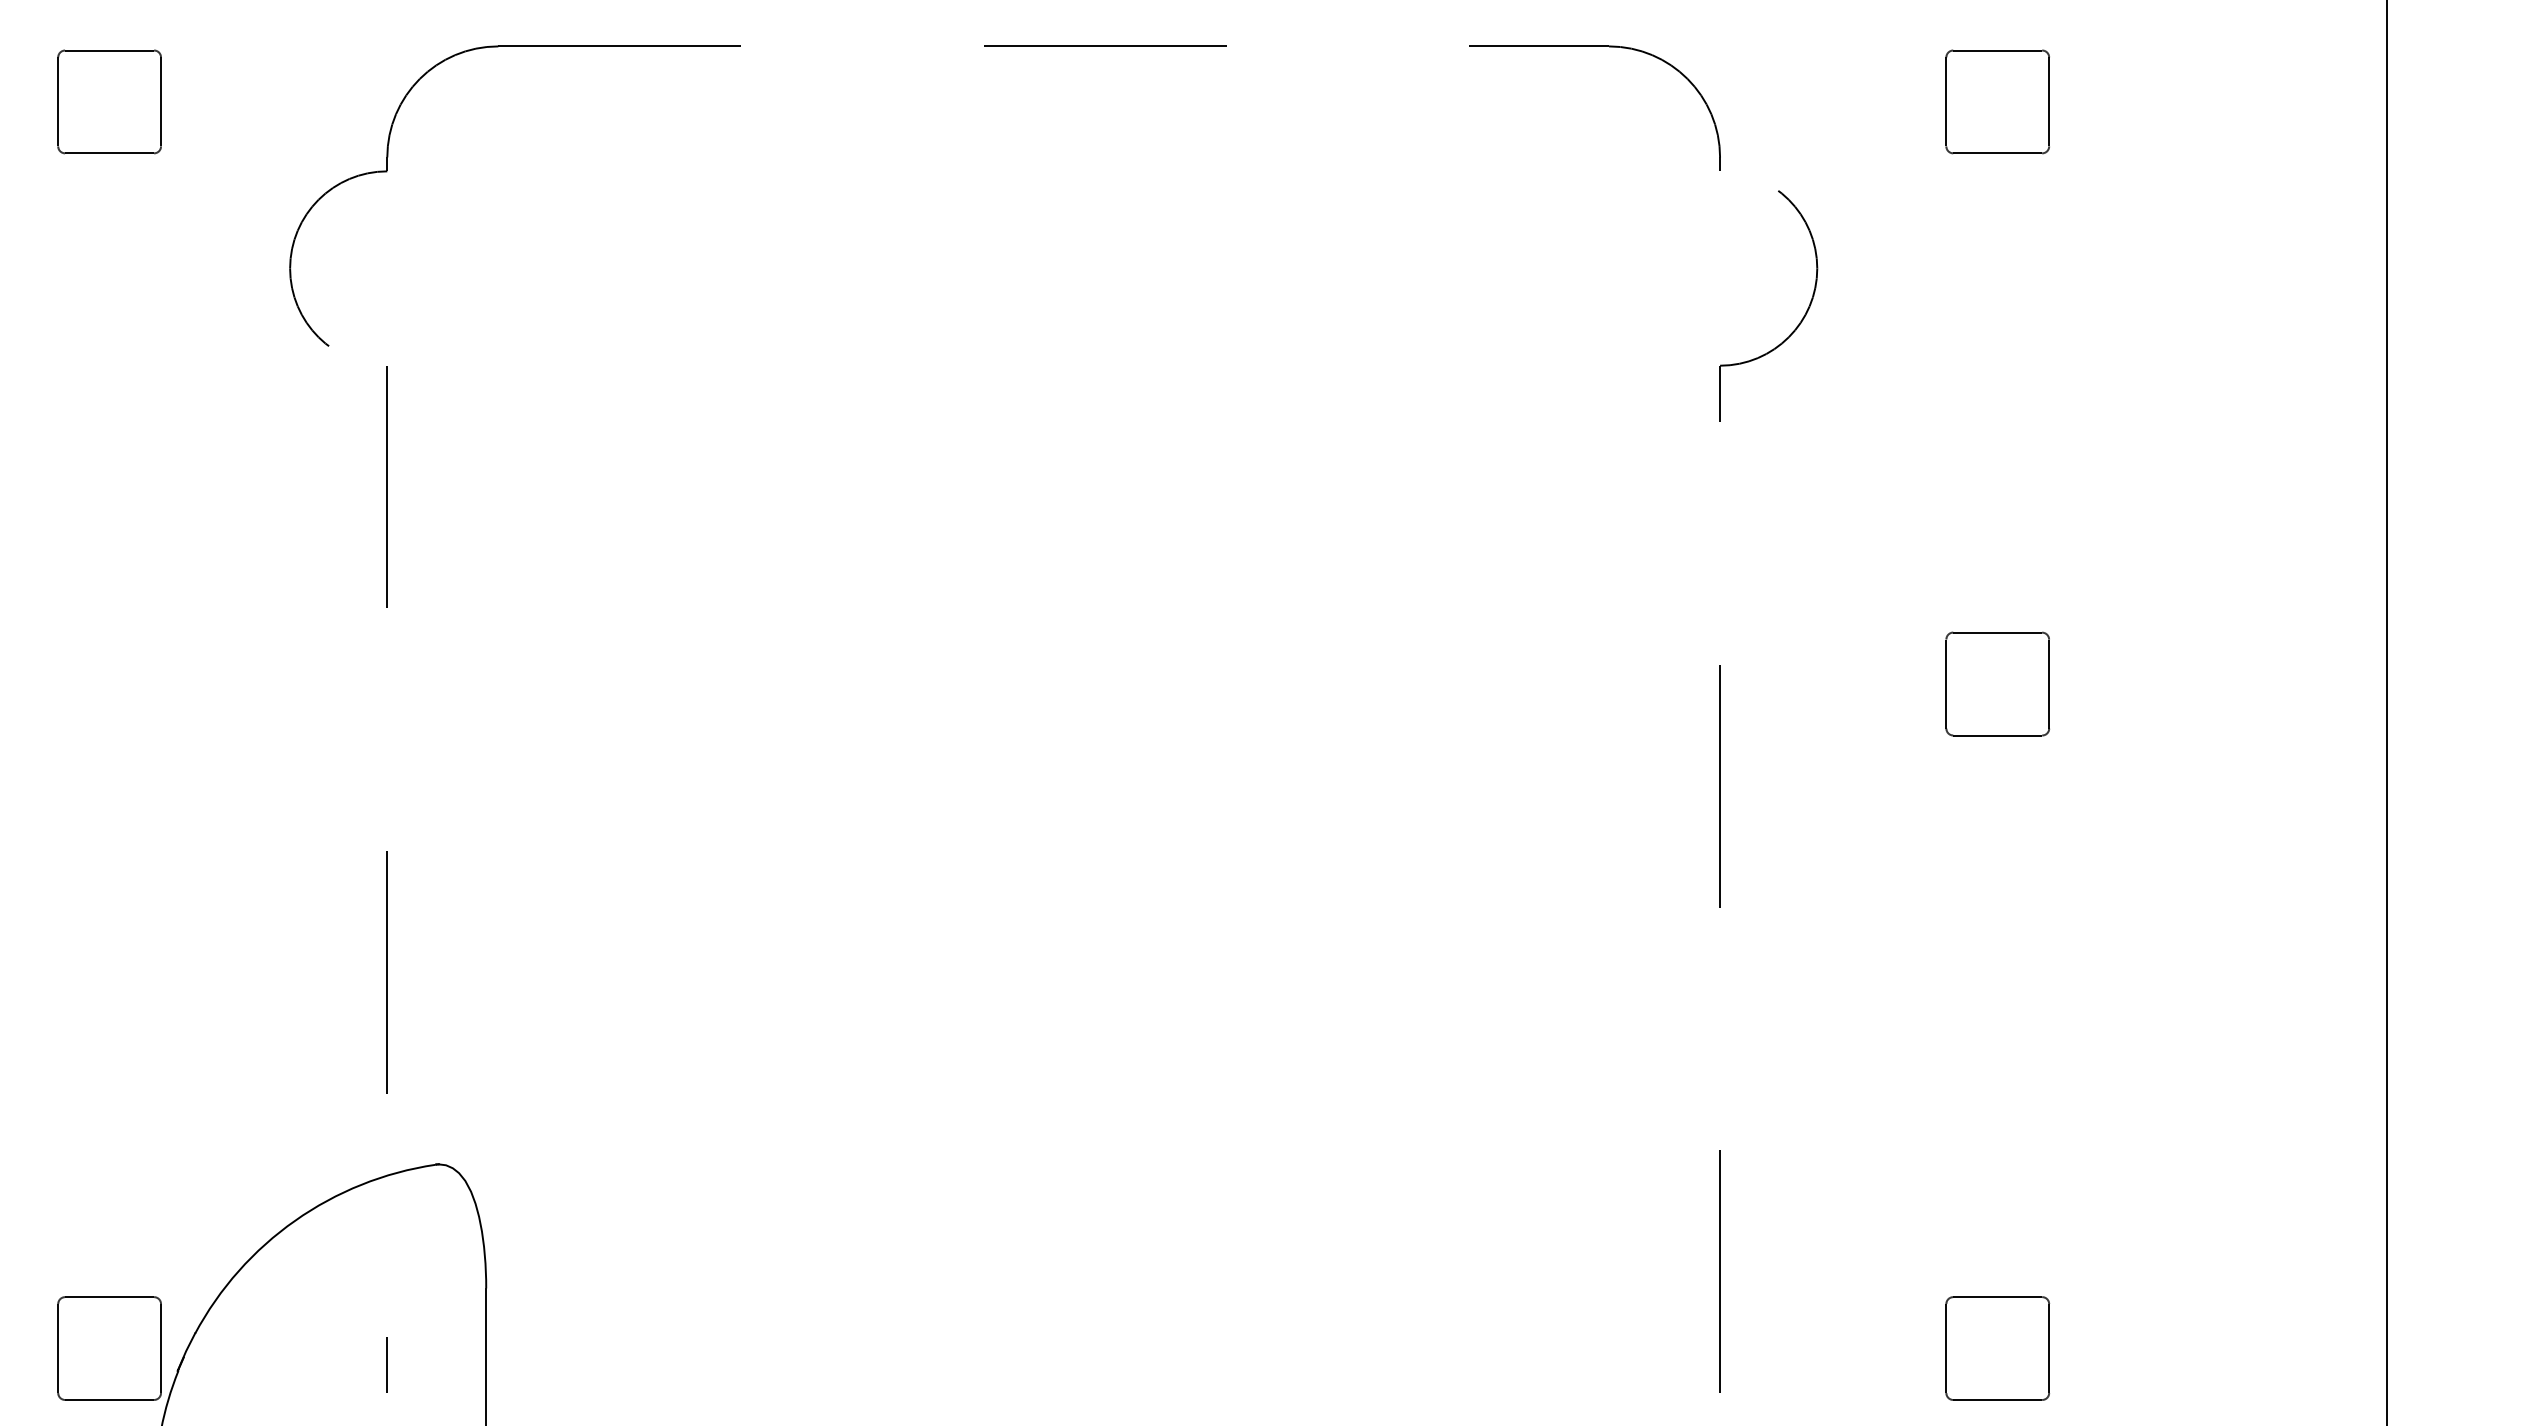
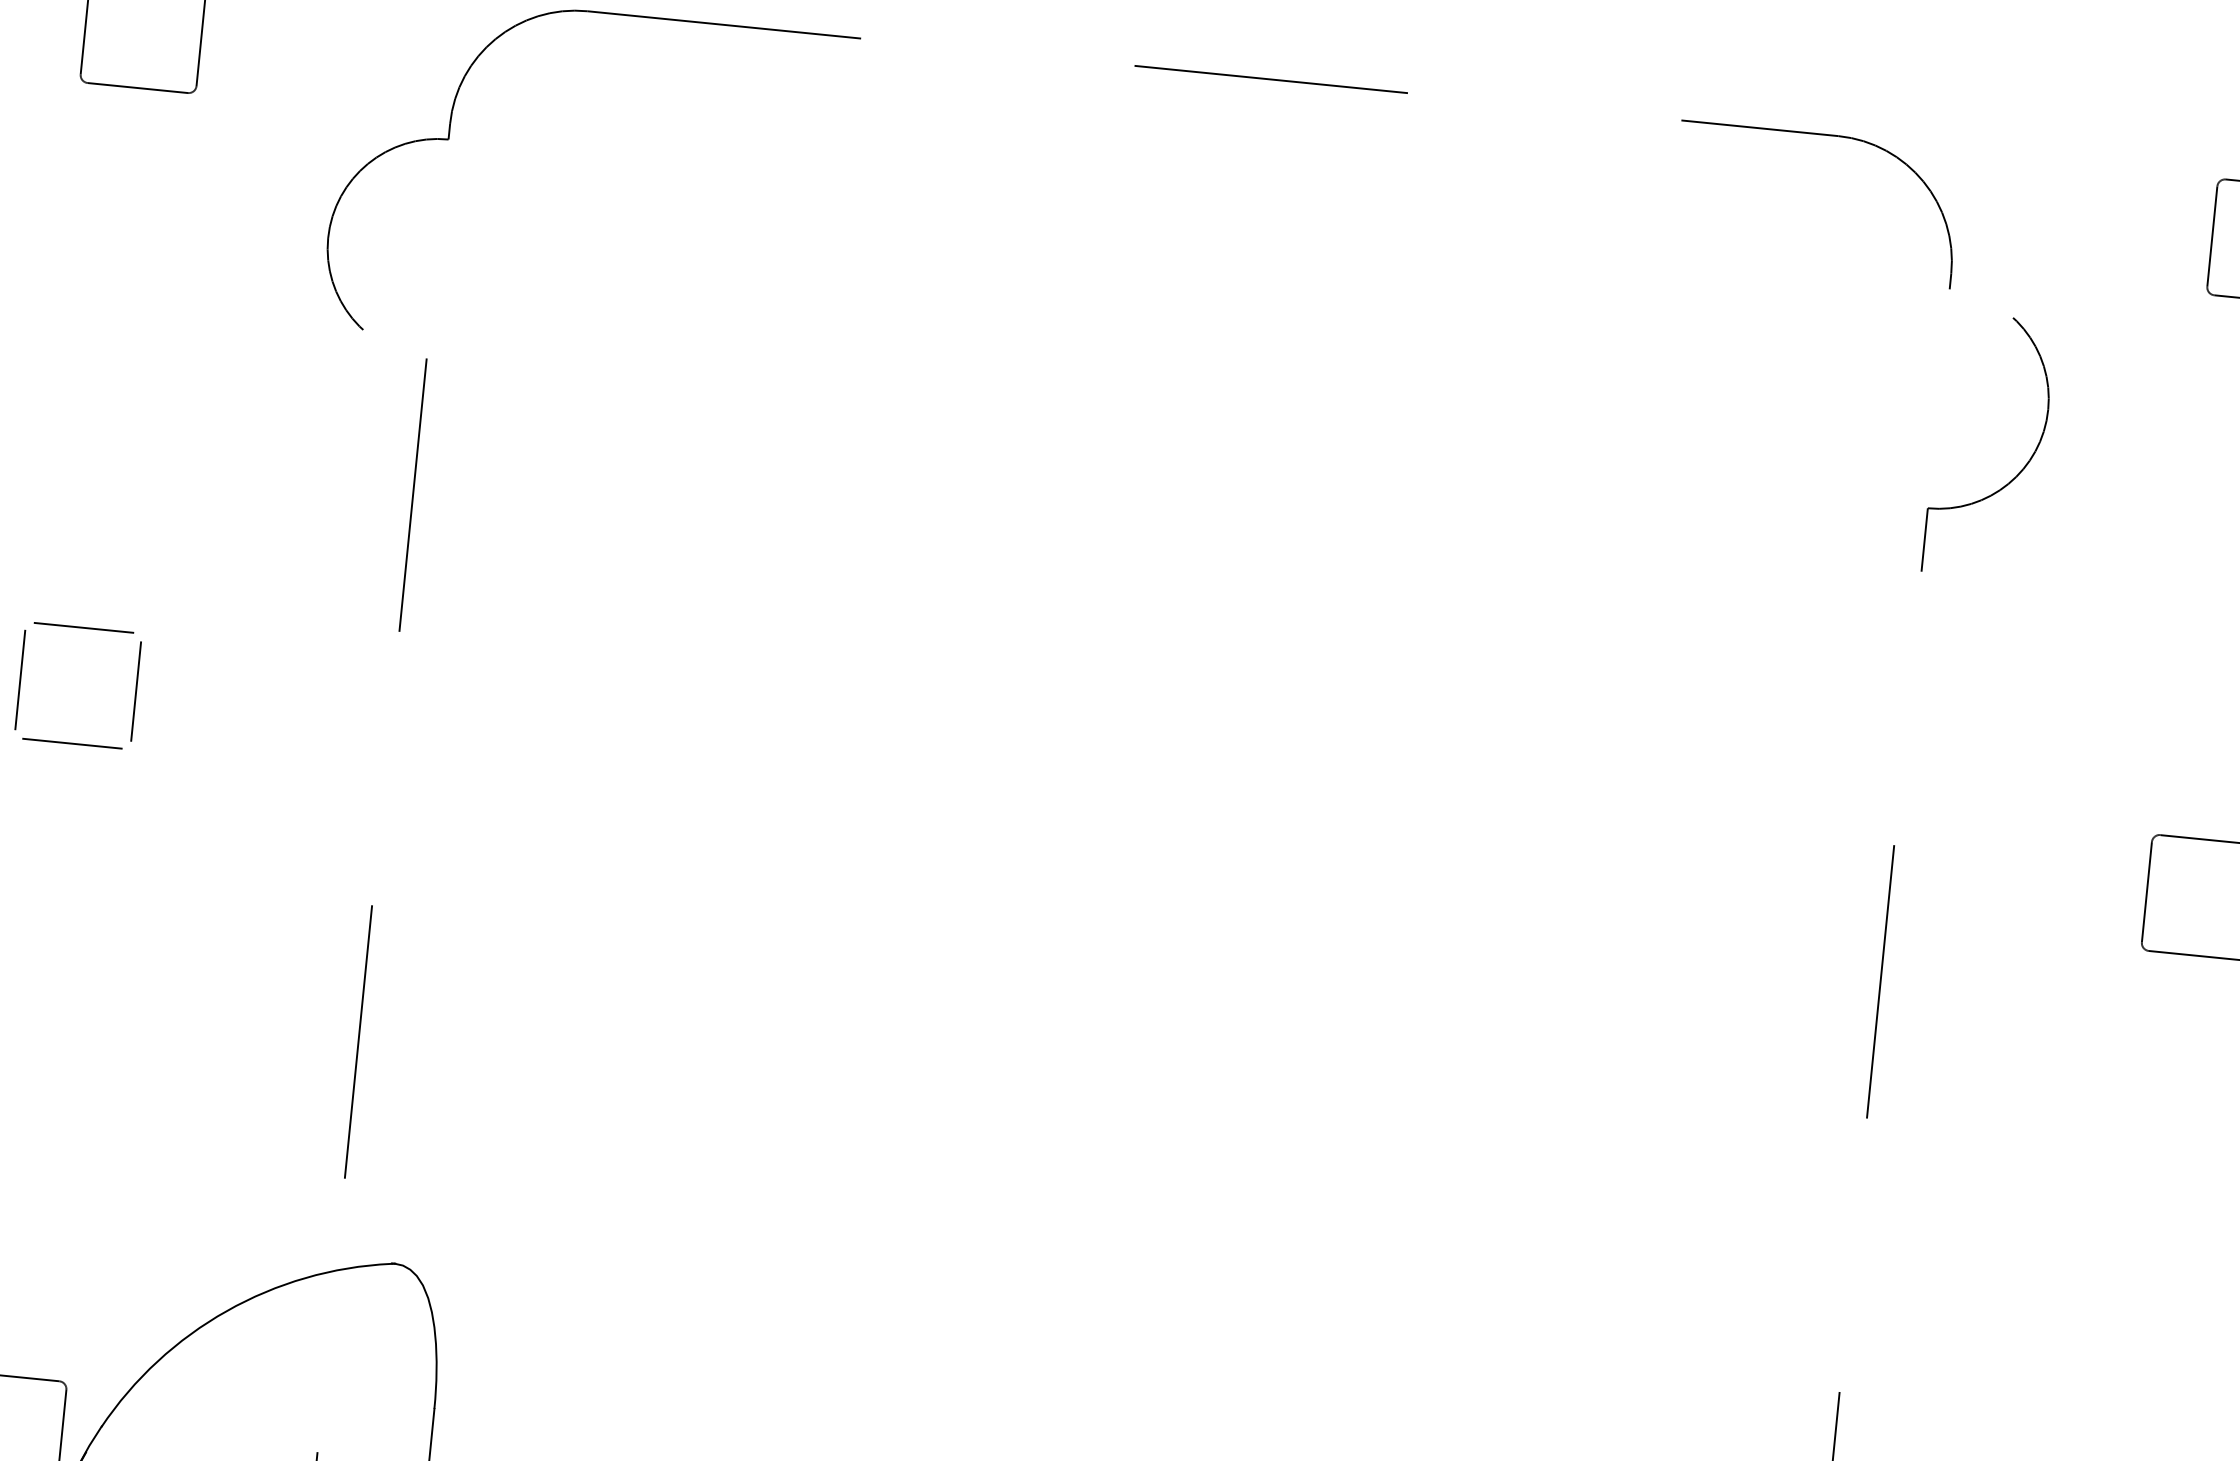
line: (109, 632) -> (83, 627), added
line: (58, 683) -> (20, 679), added
line: (161, 683) -> (136, 690), added
line: (109, 735) -> (72, 743), added

